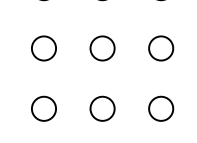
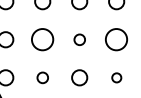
circle: (43, 48) -> (42, 39), size x1.4
circle: (102, 48) -> (79, 39), size x0.7
circle: (160, 48) -> (116, 39), size x1.4
circle: (43, 108) -> (42, 77), size x0.7
circle: (160, 108) -> (116, 77), size x0.6

